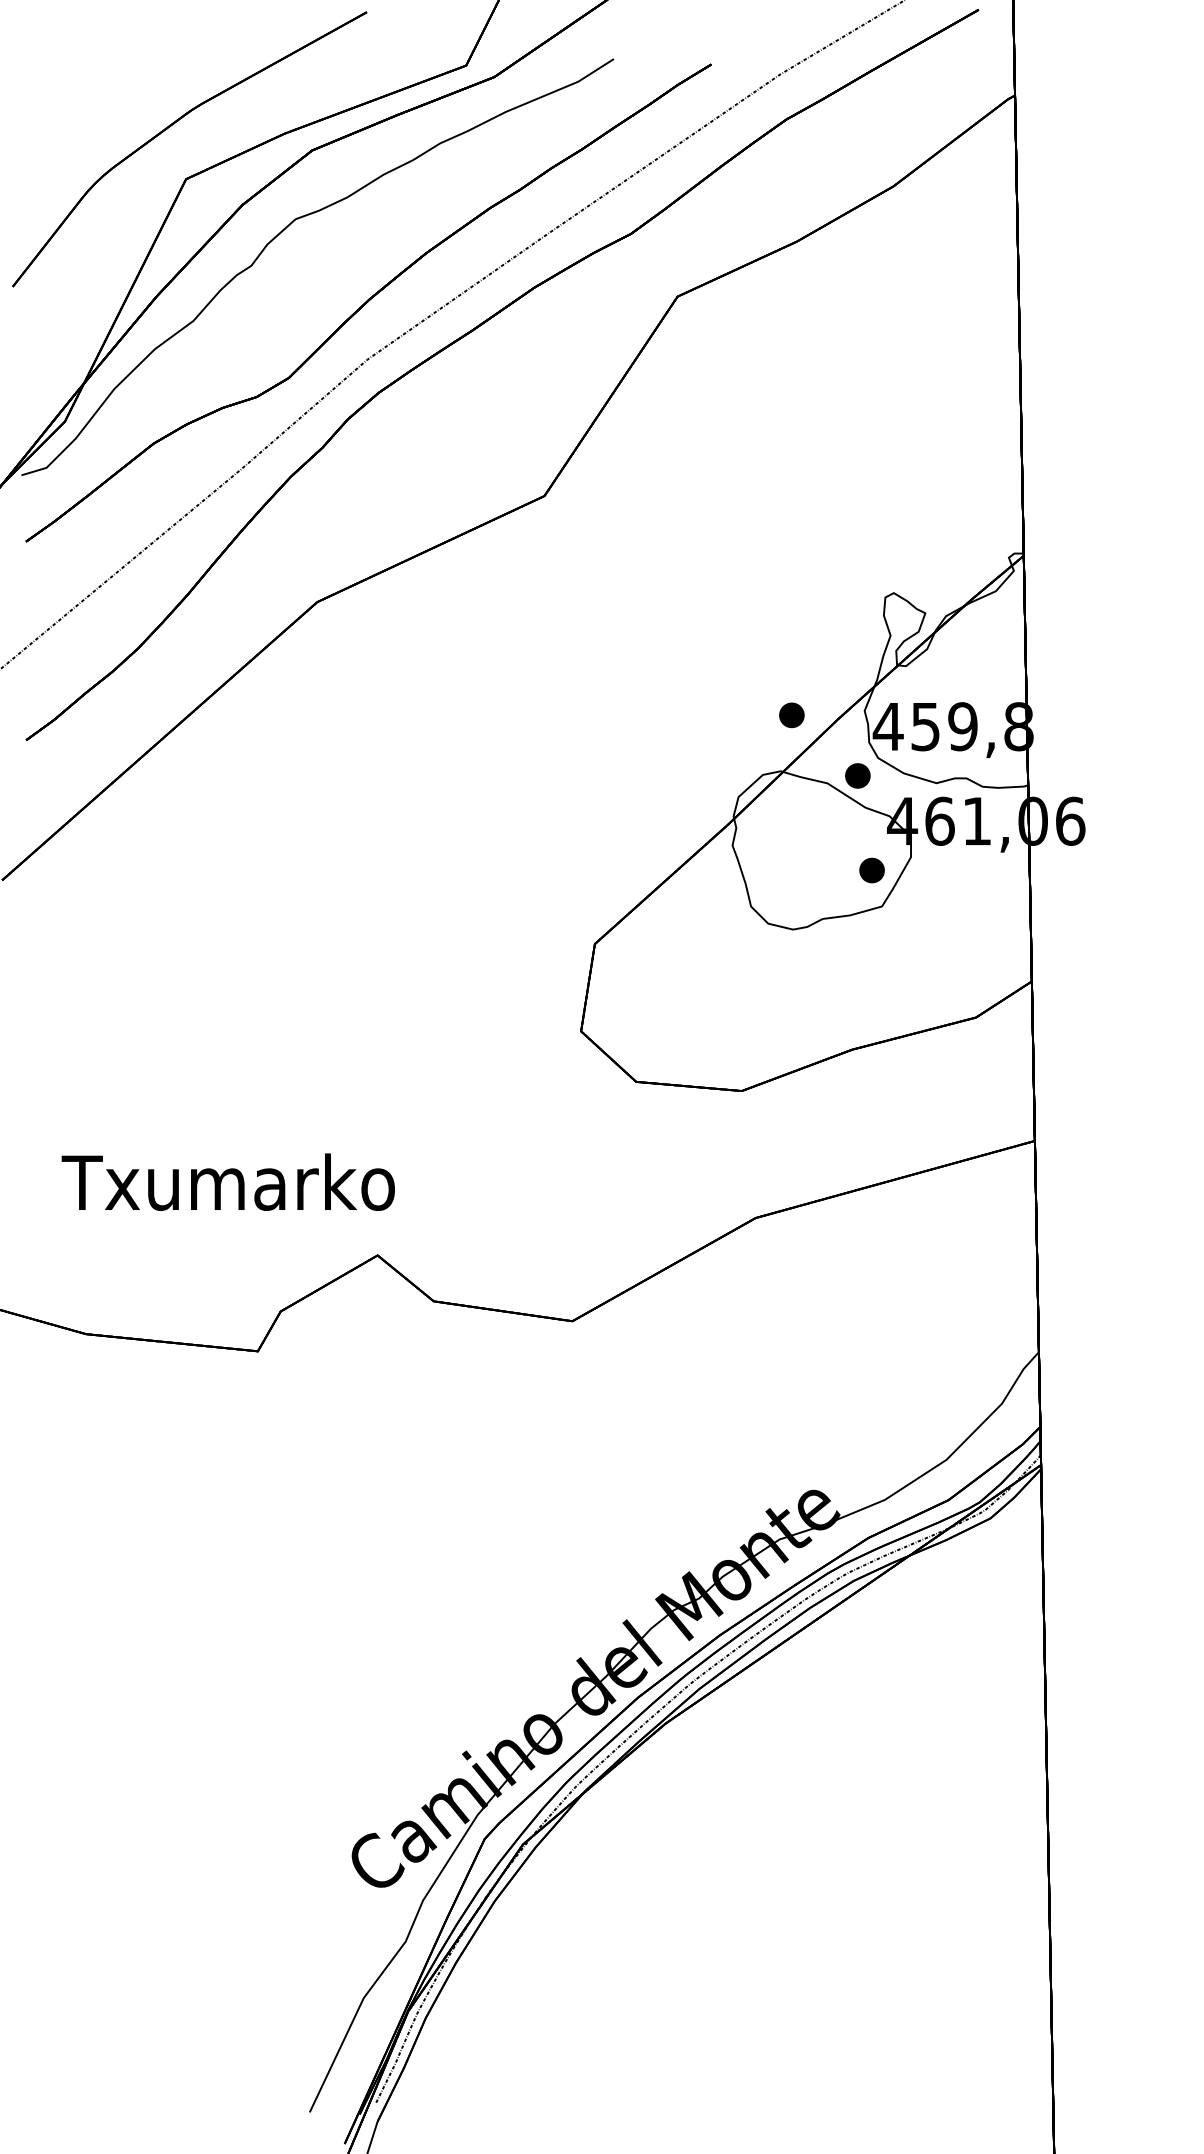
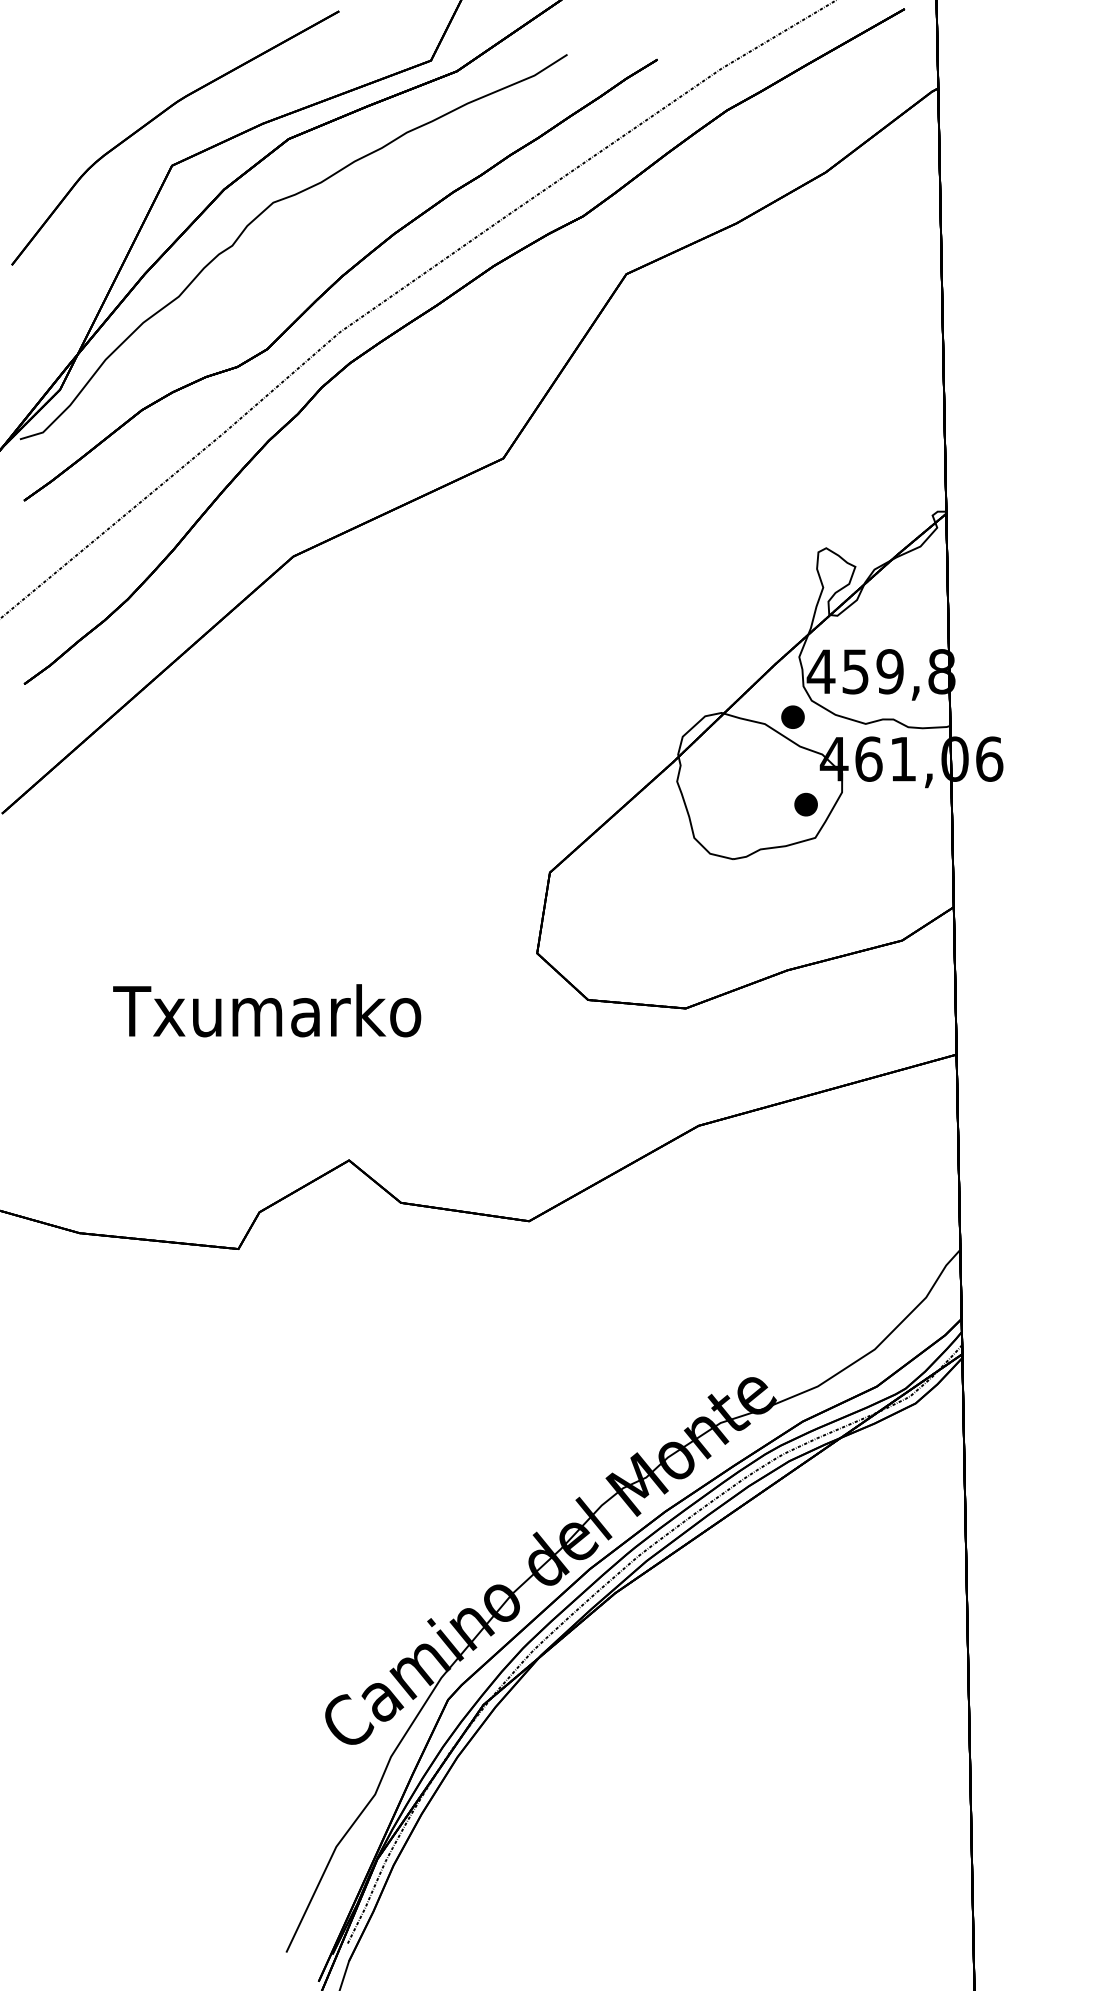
part: (791, 714) -> (731, 660), removed
text: (228, 1181) -> (267, 1010), moved

